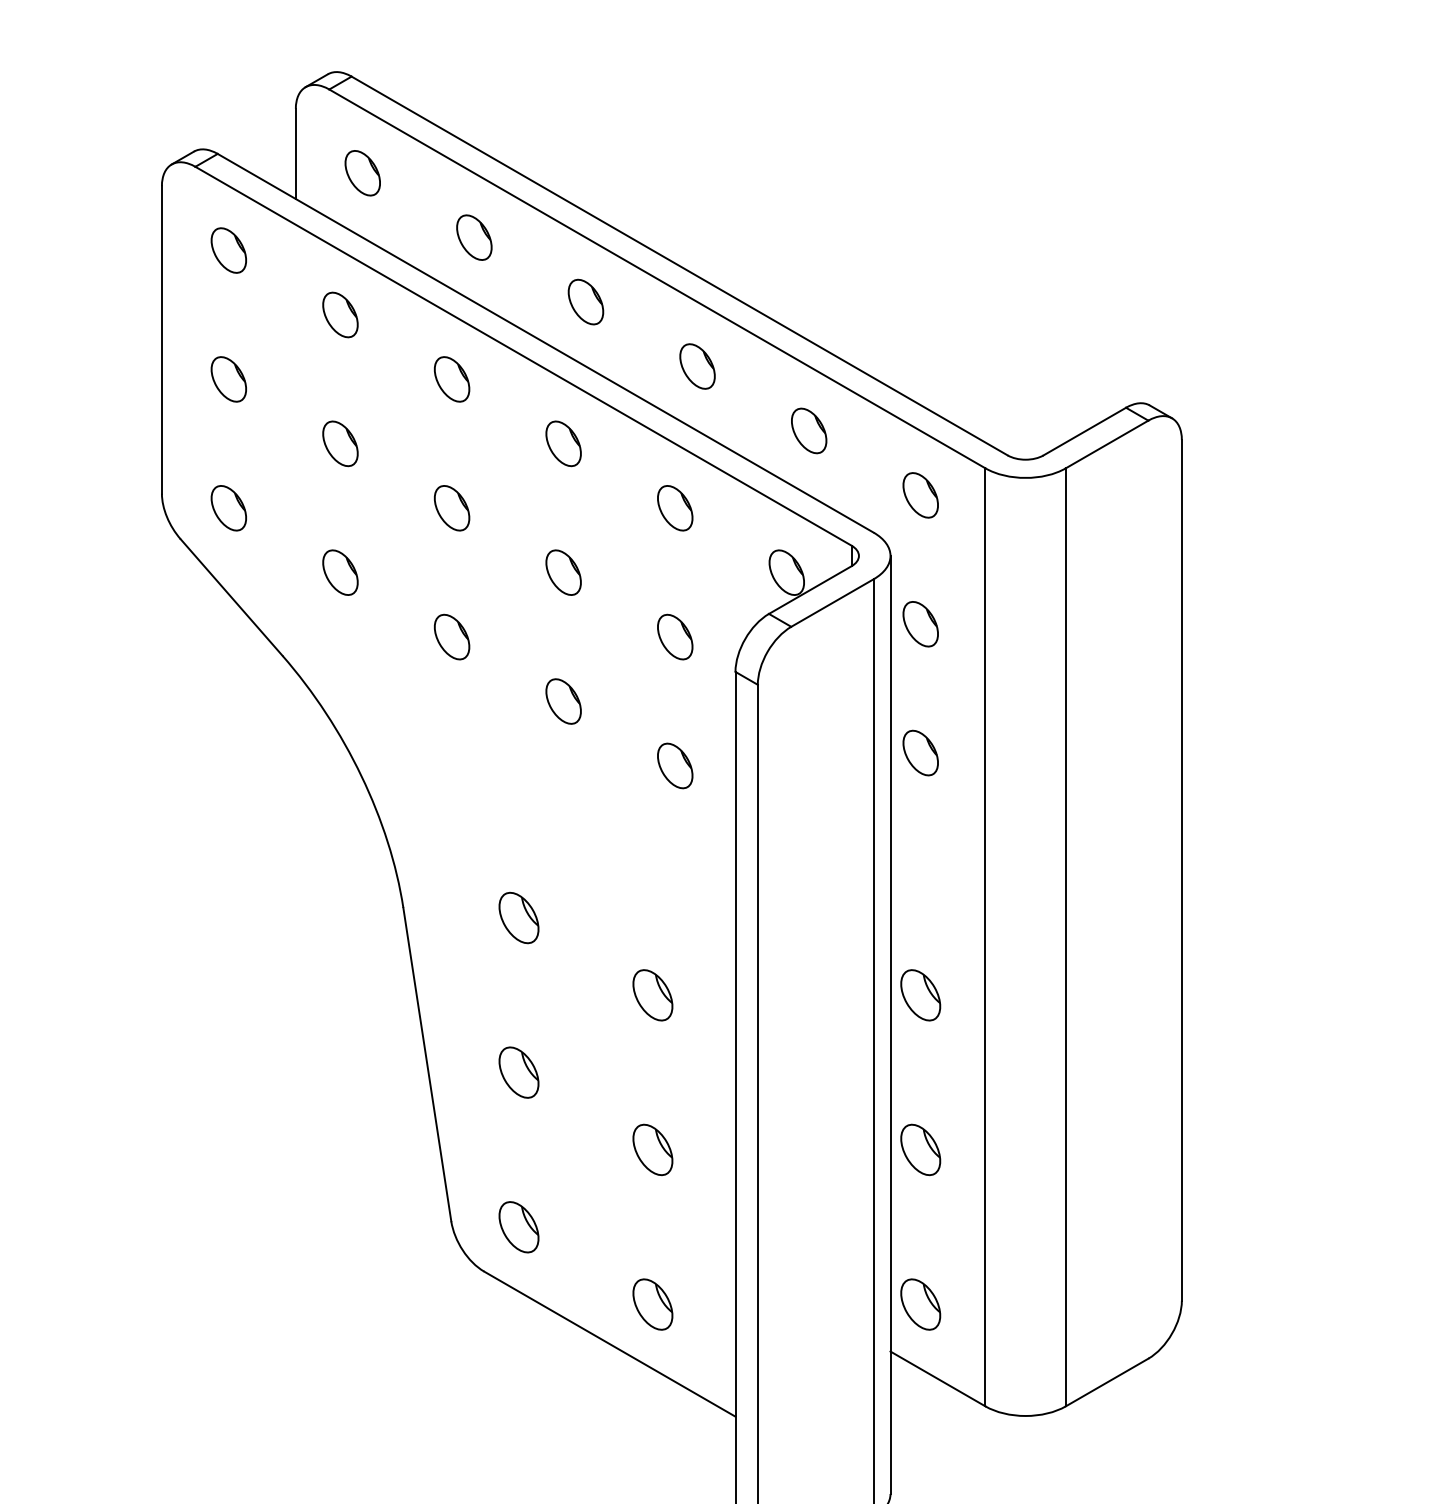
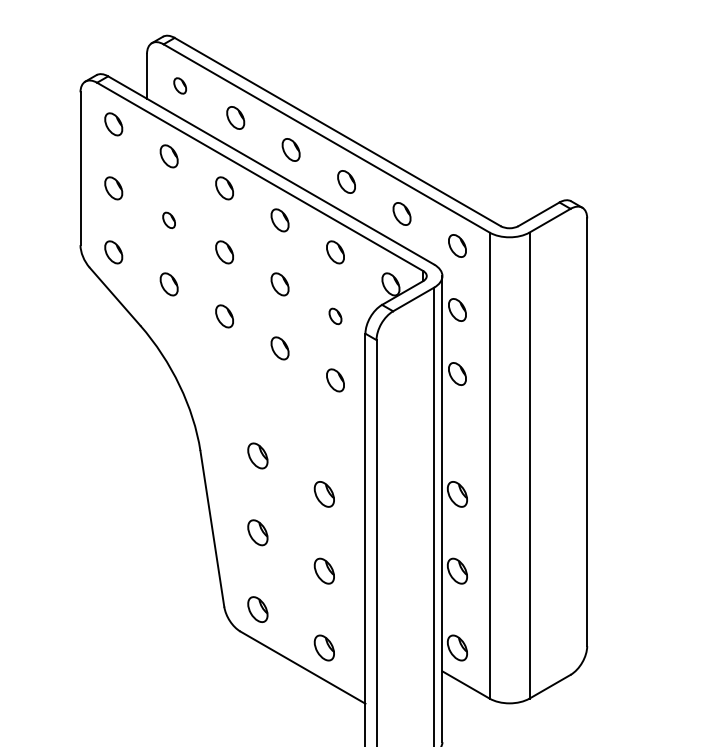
part: (361, 172) -> (179, 85), size x0.7
part: (339, 444) -> (168, 220), size x0.7
part: (675, 637) -> (335, 316), size x0.7

